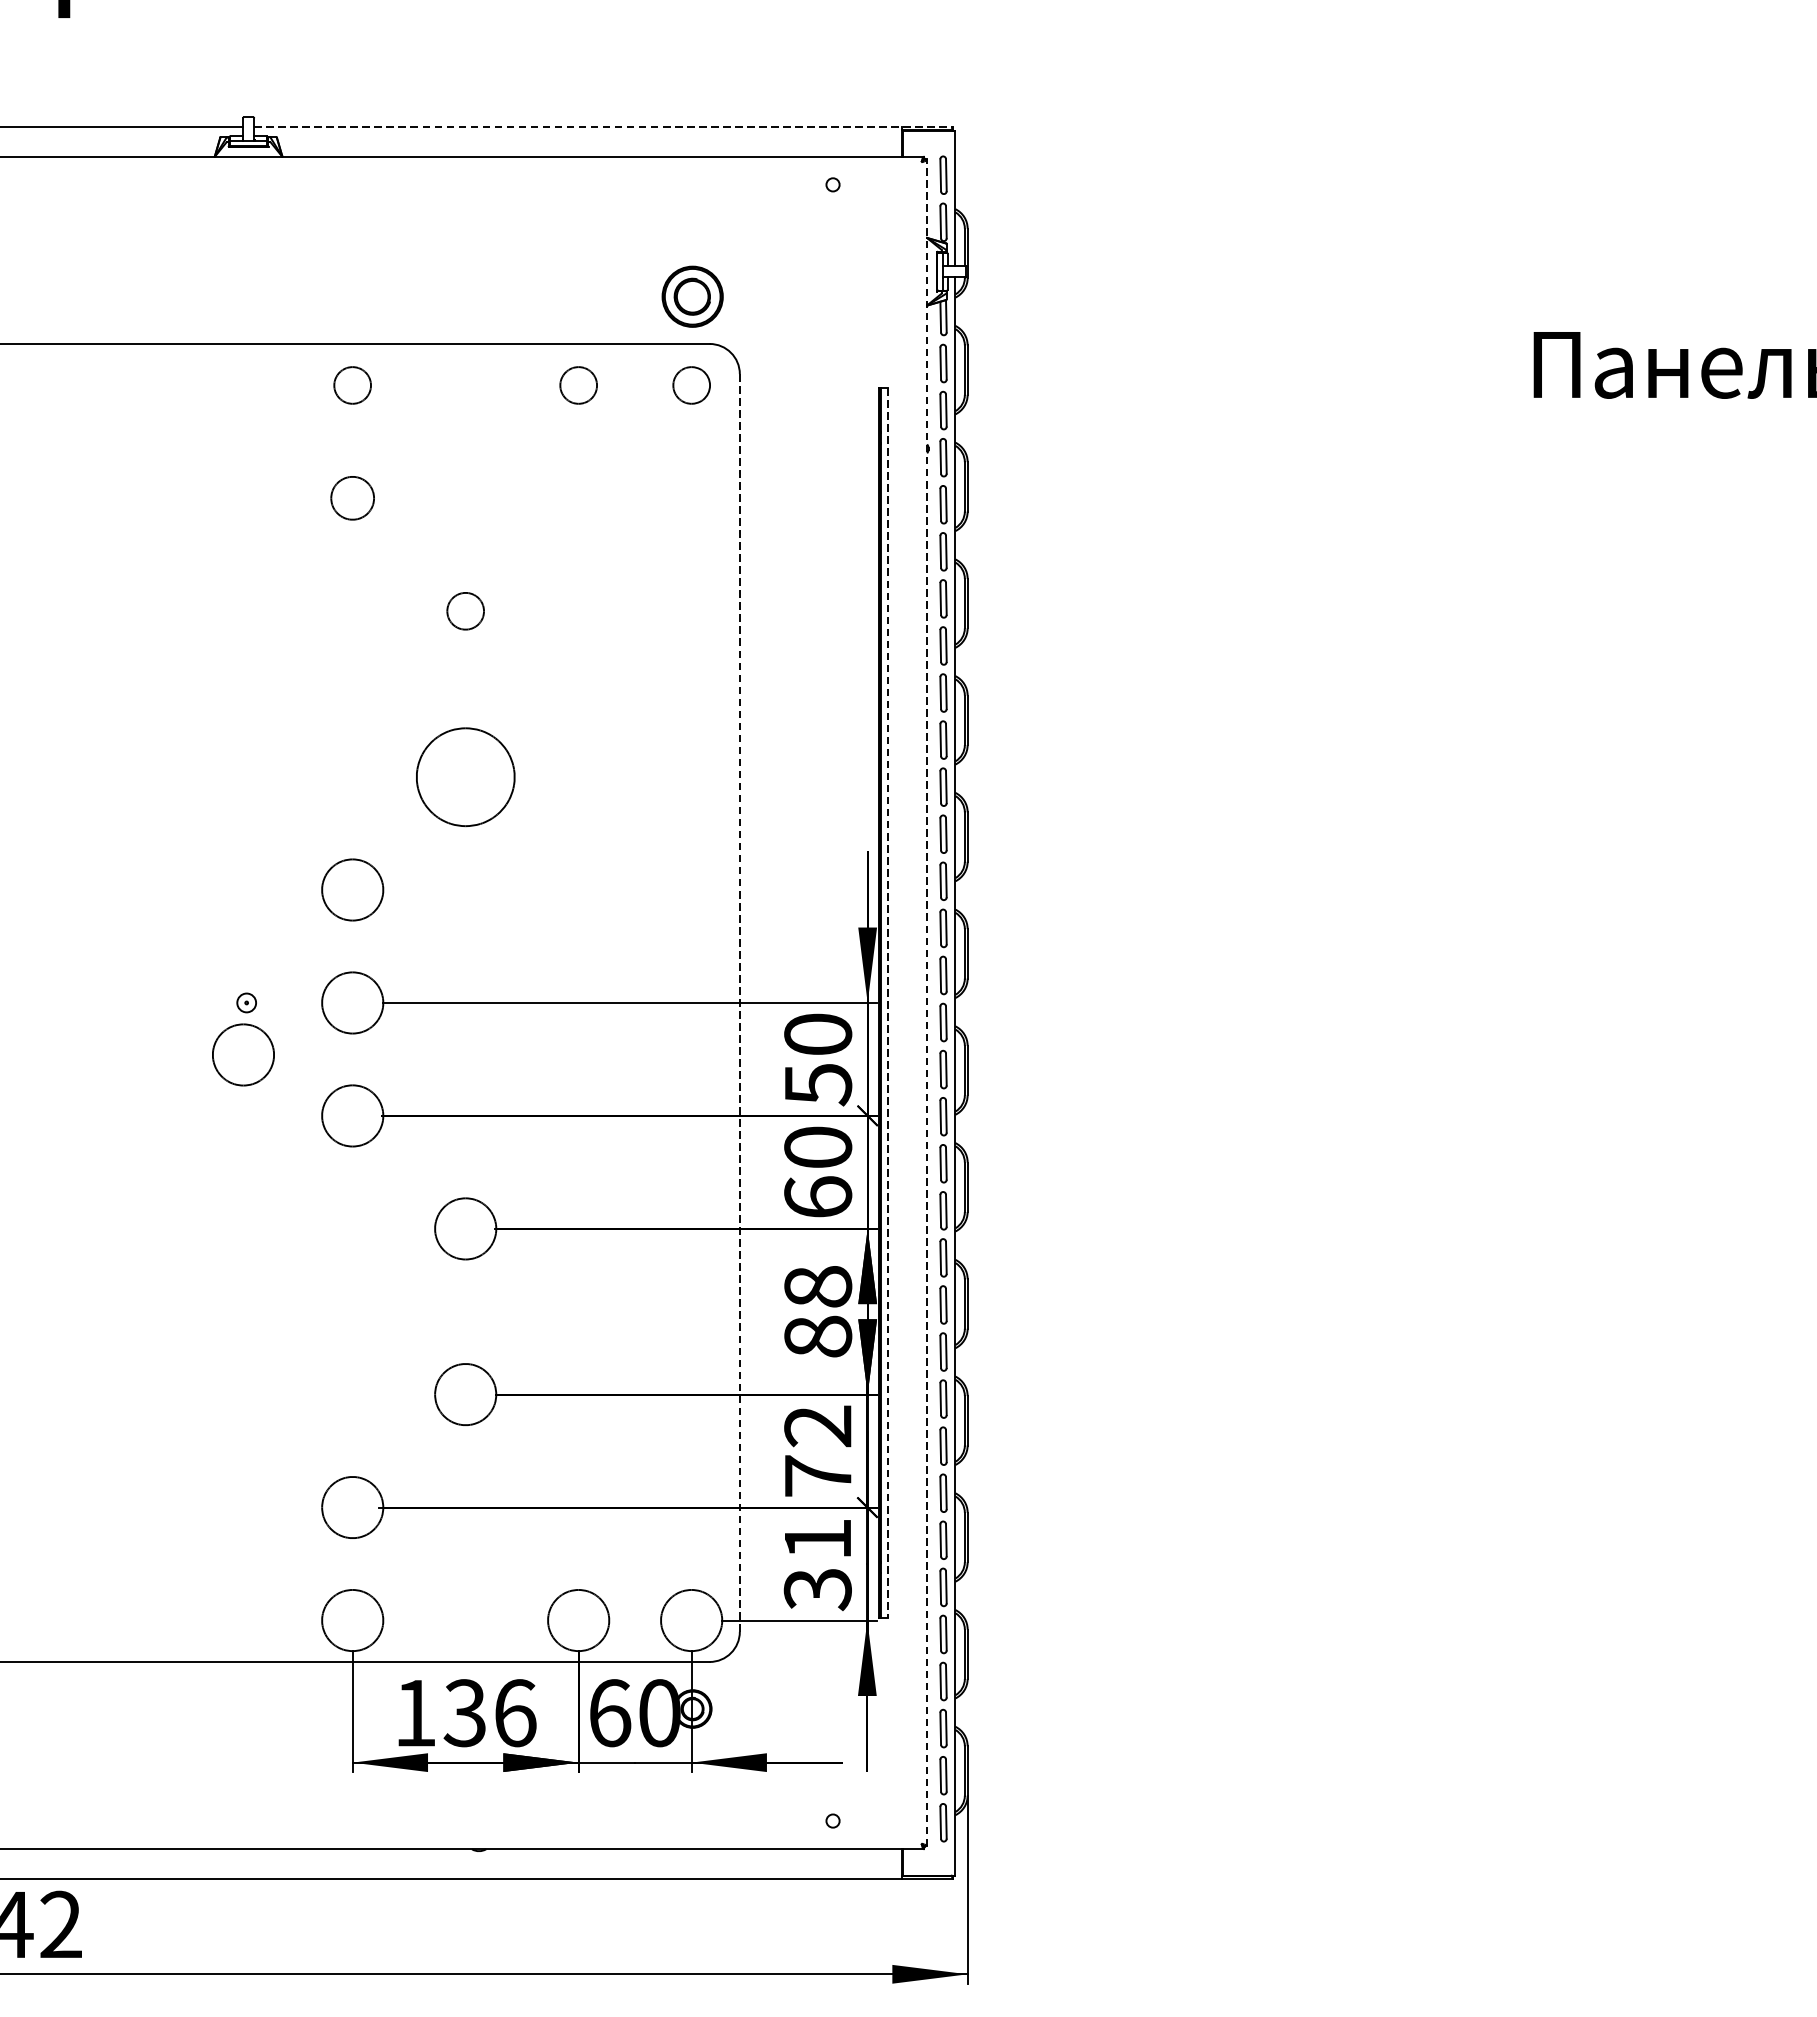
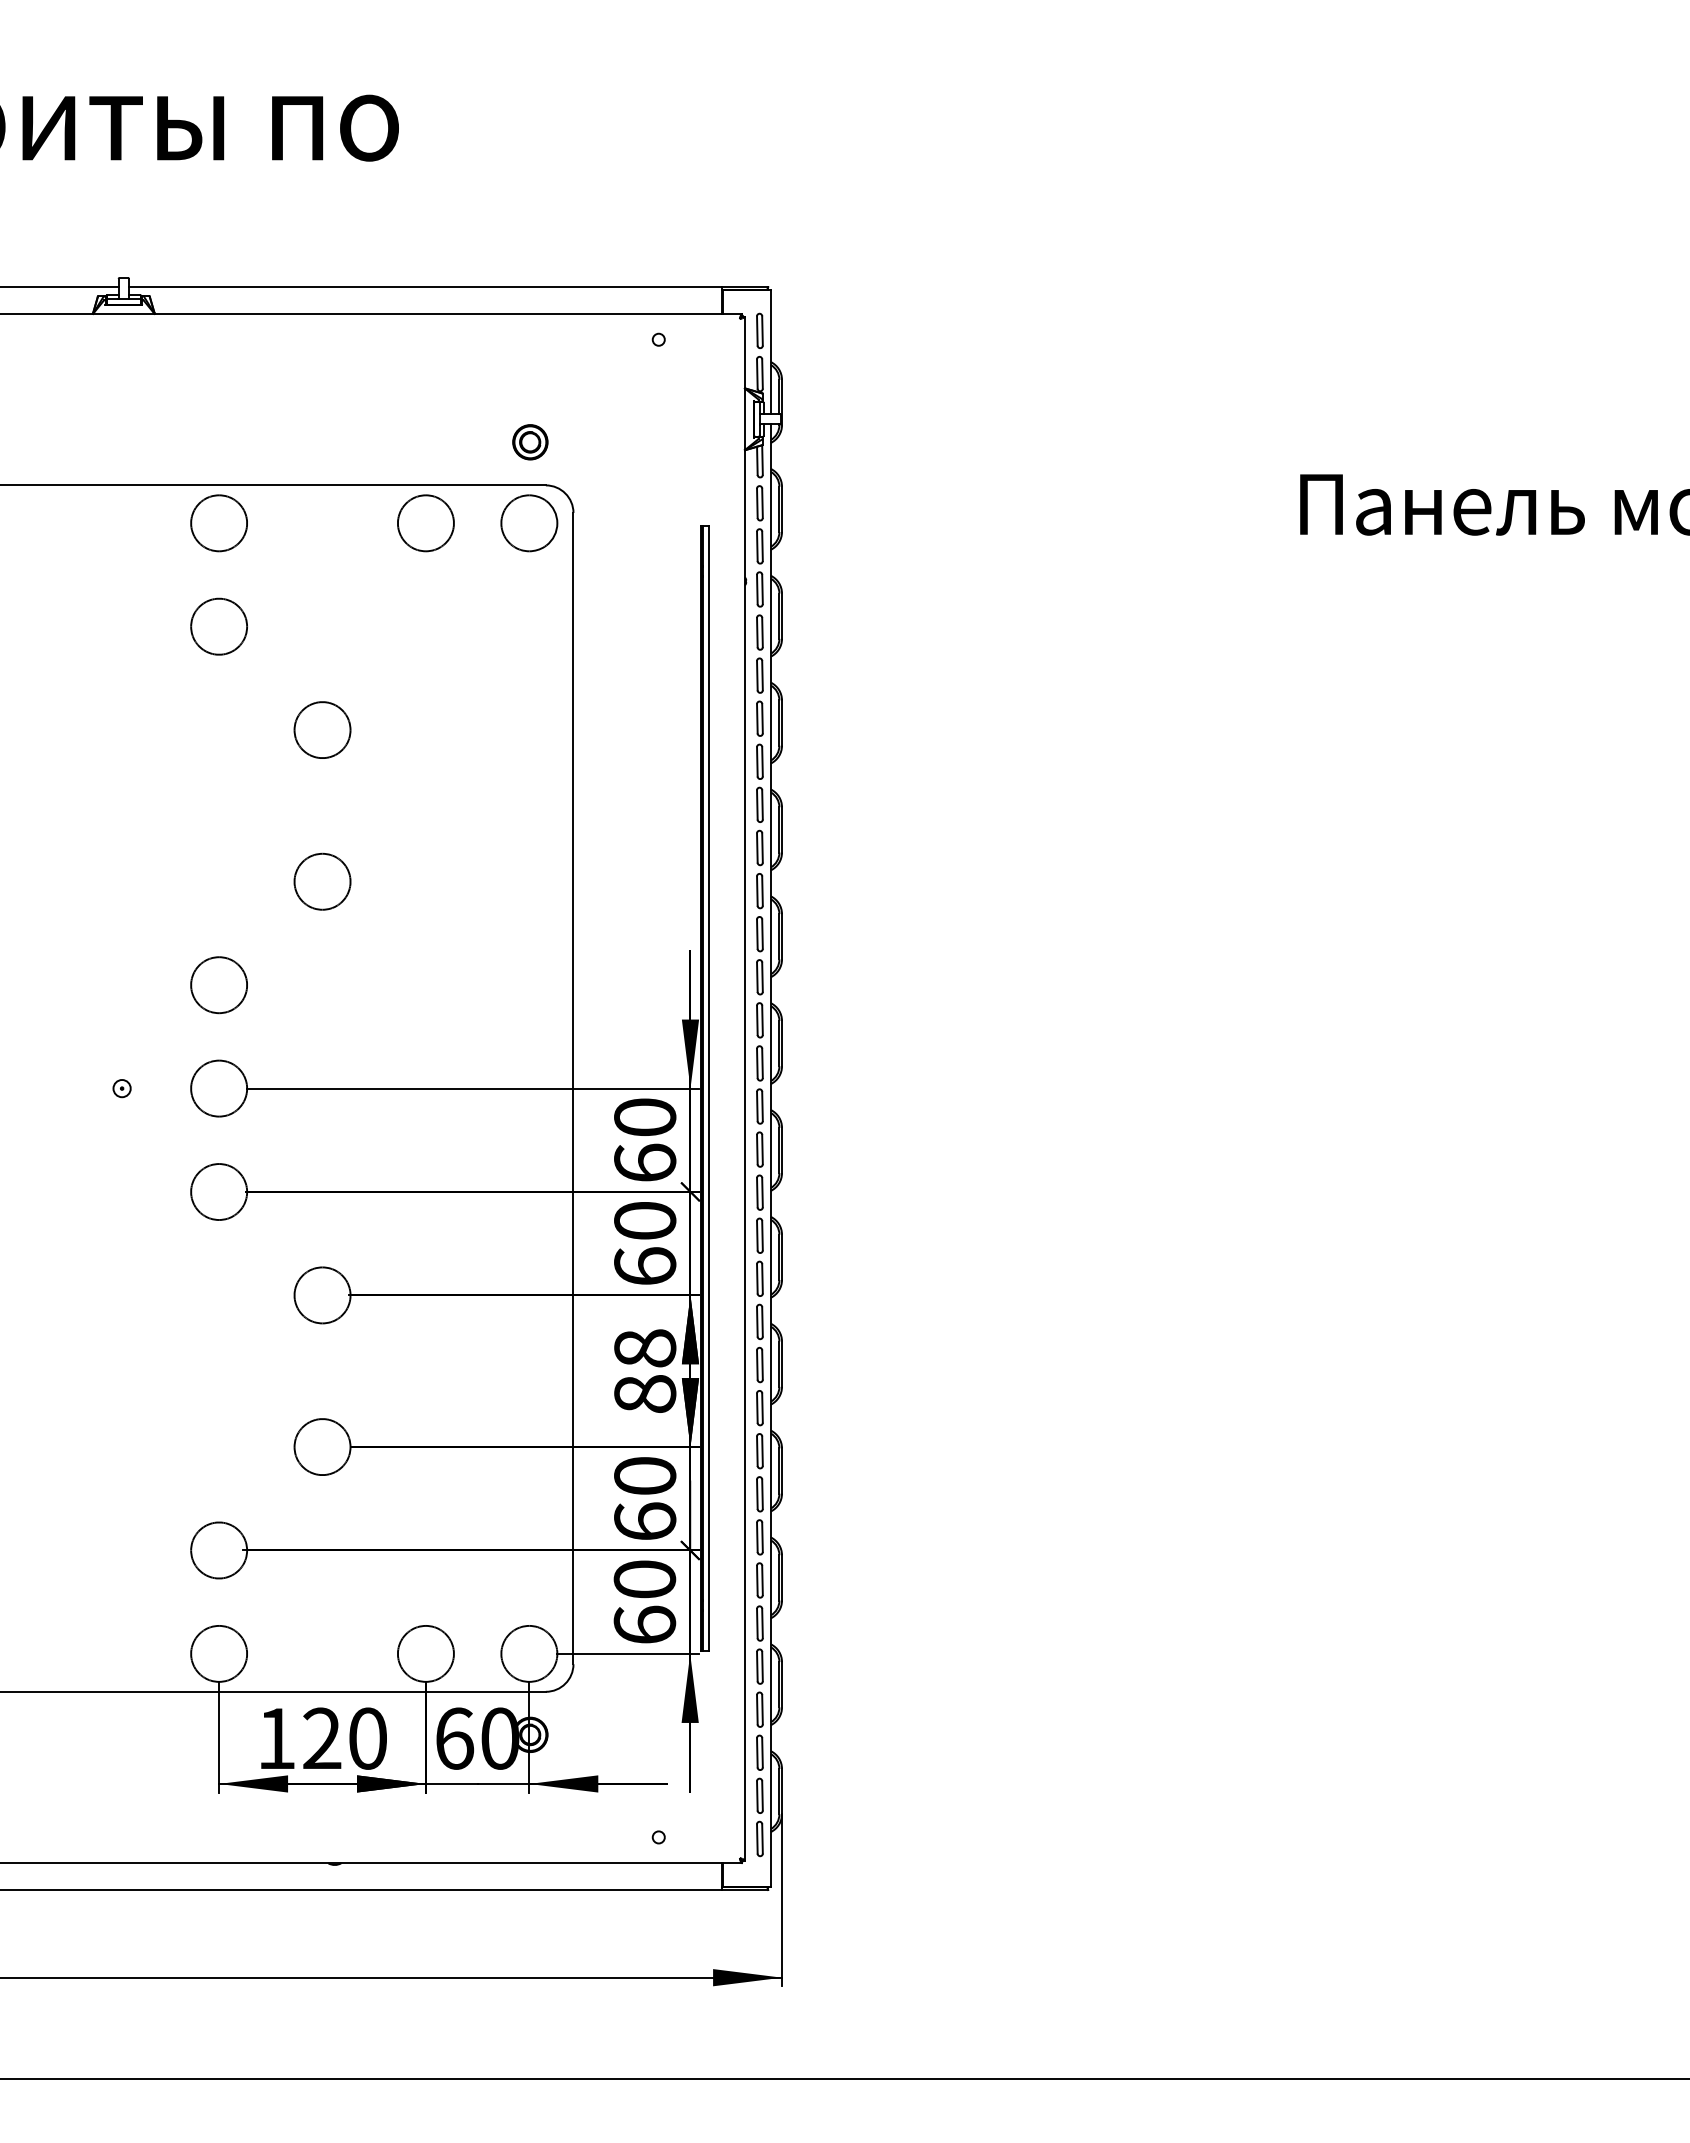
line: (603, 127) -> (448, 287), dashed -> solid
part: (692, 297) -> (530, 442), size x0.62
part: (352, 385) -> (218, 523), size x1.67
part: (578, 385) -> (425, 523), size x1.67
part: (691, 385) -> (529, 523), size x1.67
part: (352, 498) -> (218, 626), size x1.43
part: (465, 610) -> (322, 729), size x1.67
part: (465, 776) -> (322, 881), size x0.62
line: (739, 1002) -> (573, 1088), dashed -> solid
line: (888, 1002) -> (709, 1088), dashed -> solid
line: (926, 1002) -> (744, 1088), dashed -> solid
part: (242, 1055) -> (118, 1136), removed
text: (818, 1084) -> (645, 1163), 50 -> 60
text: (818, 1450) -> (645, 1498), 72 -> 60
text: (817, 1564) -> (644, 1602), 31 -> 60
text: (489, 1712) -> (344, 1738), 136 -> 120

